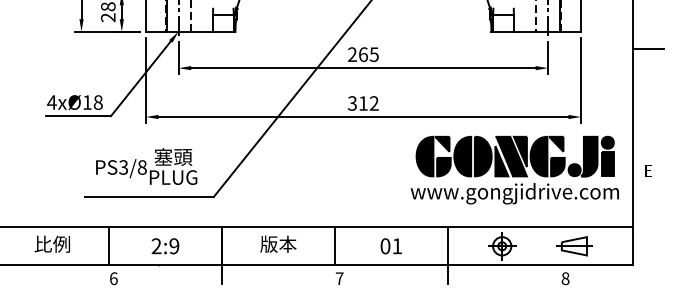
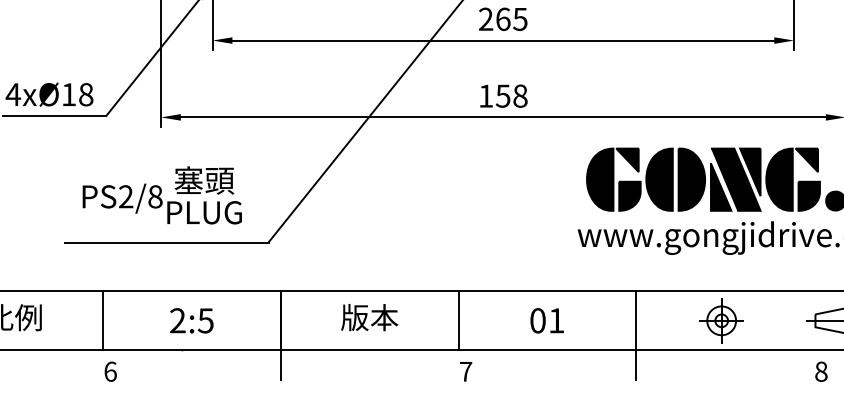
text: (363, 103) -> (503, 96), 312 -> 158
text: (123, 167) -> (125, 196), PS3/8 -> PS2/8
text: (174, 246) -> (206, 321), 2:9 -> 2:5

